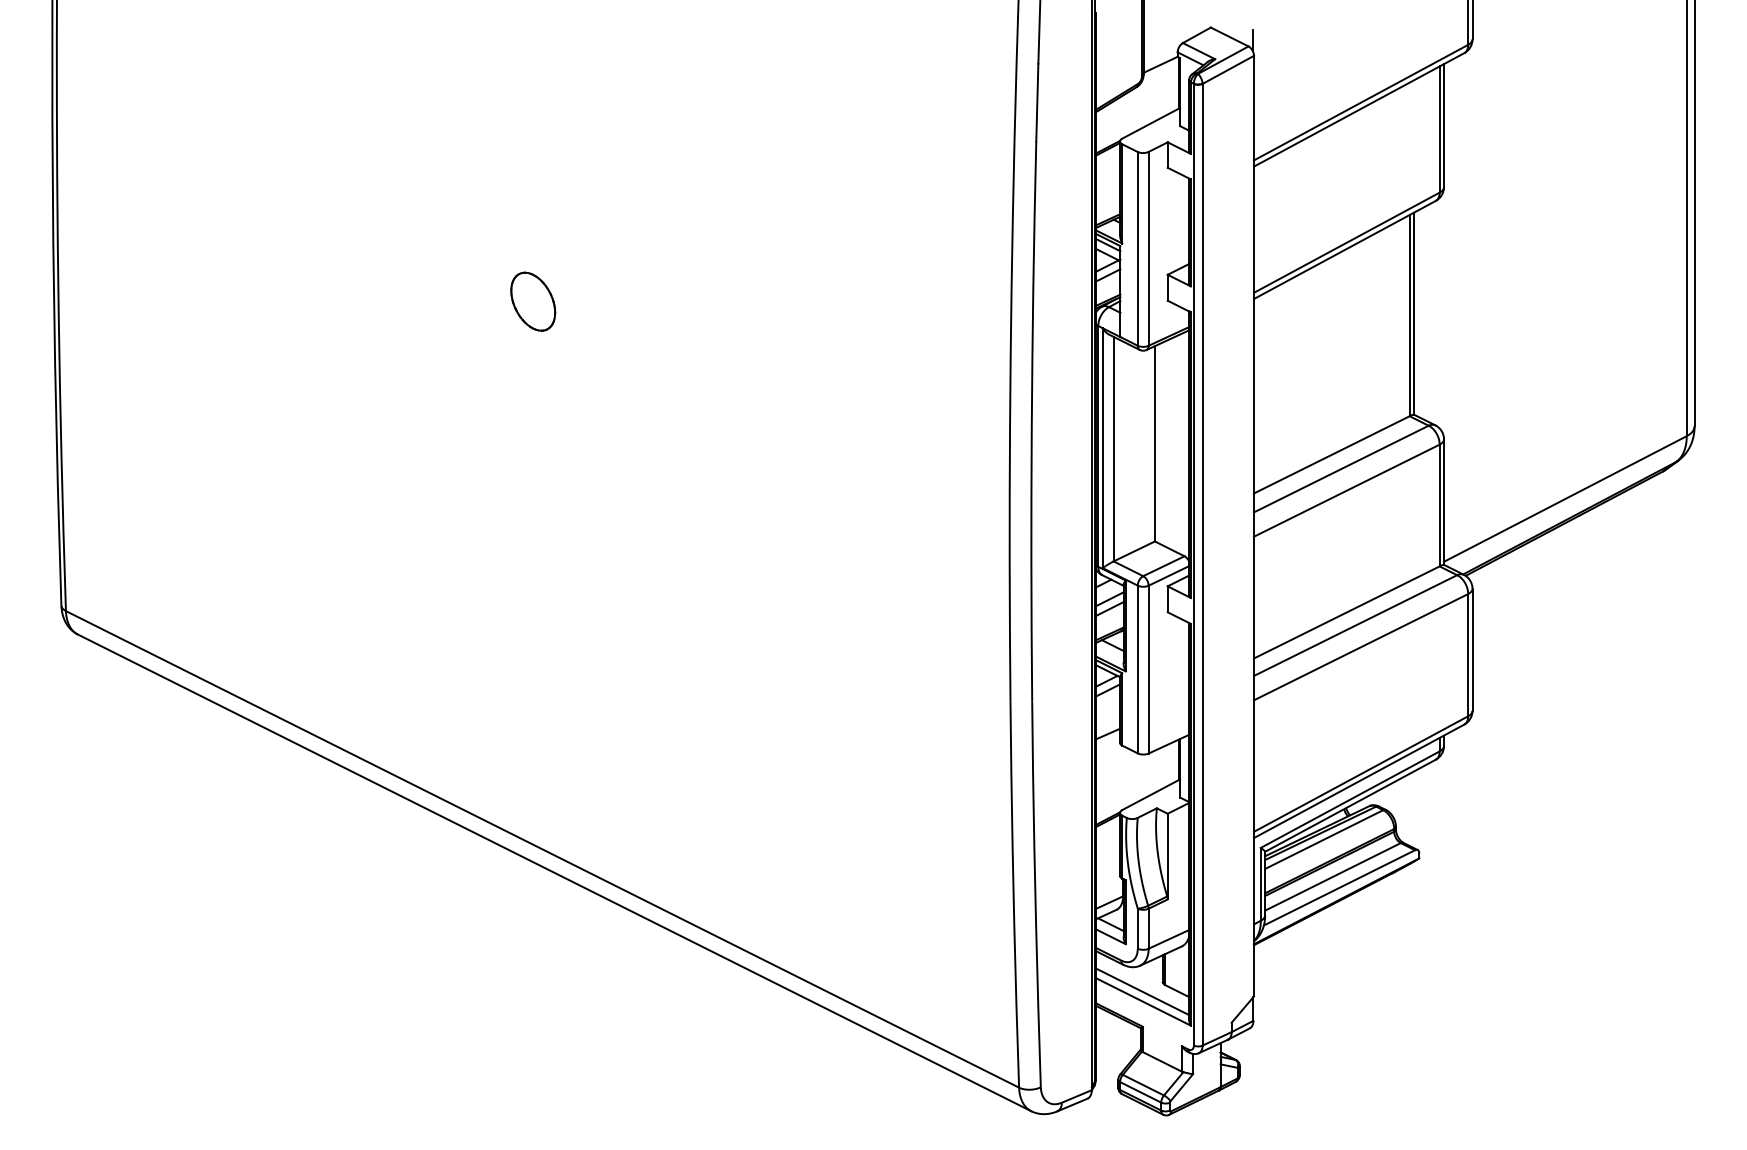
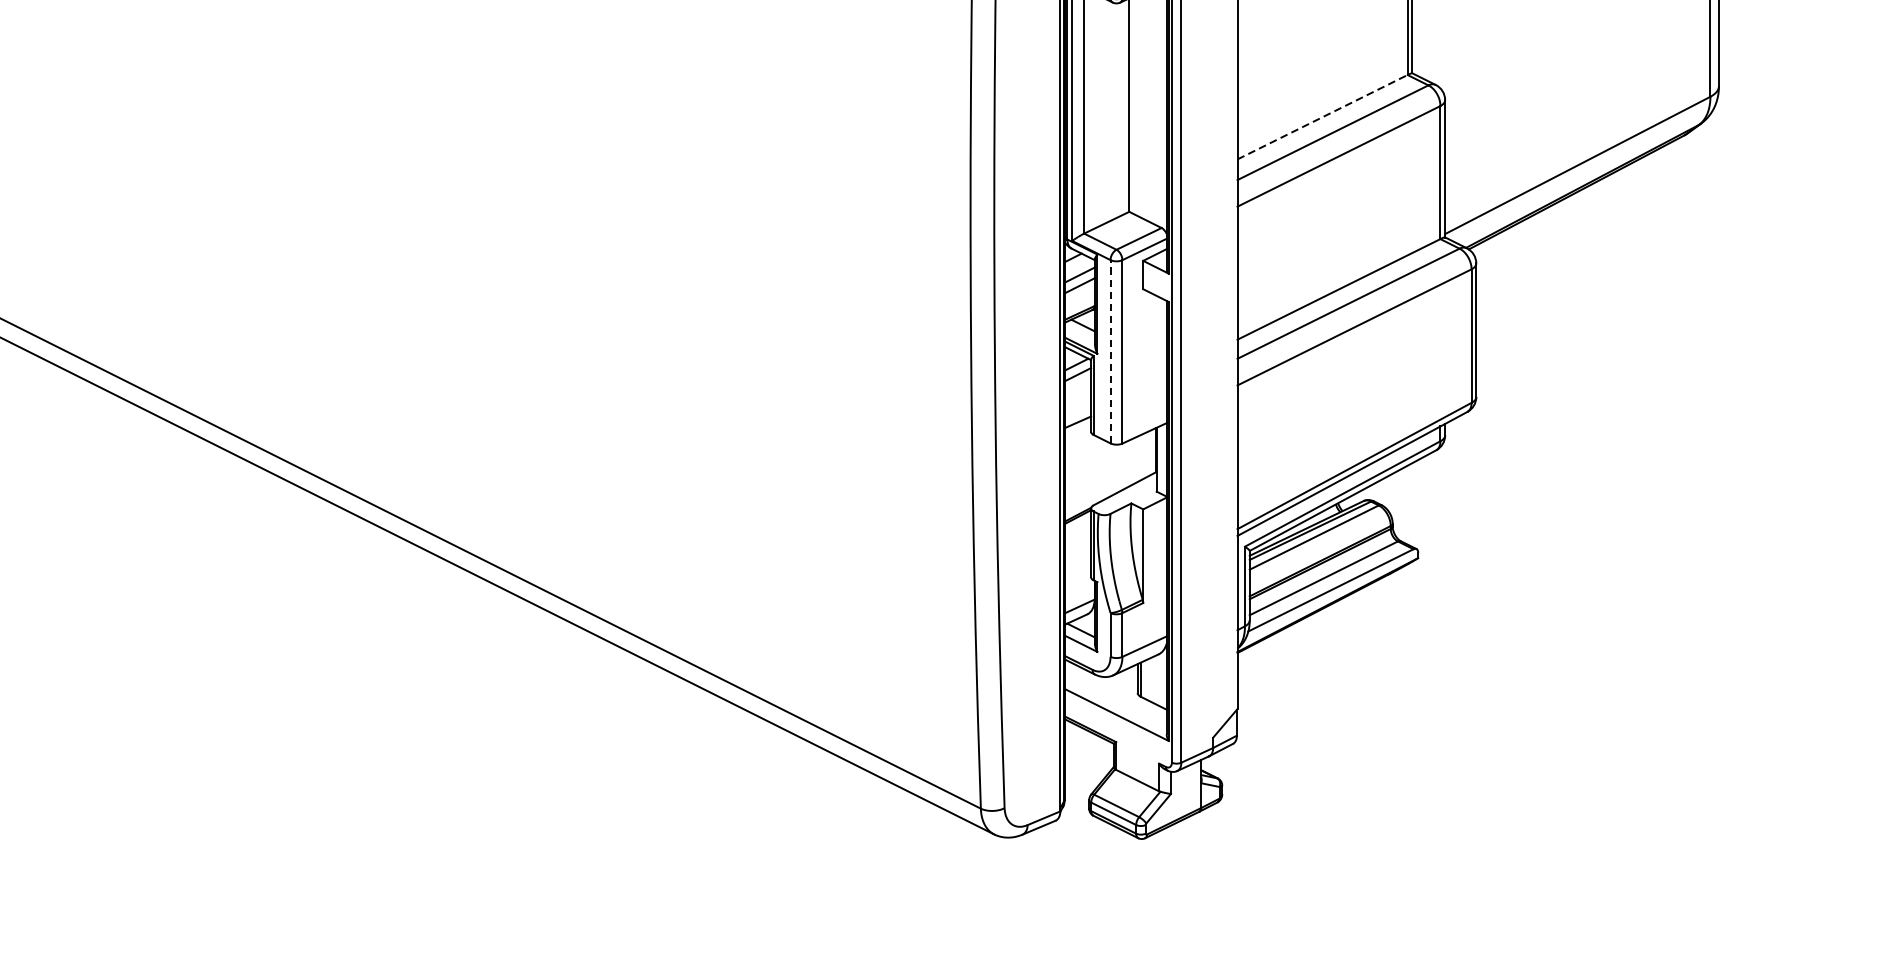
line: (1331, 454) -> (1322, 116), solid -> dashed
line: (1137, 669) -> (1110, 351), solid -> dashed
line: (1142, 991) -> (1115, 703), removed

